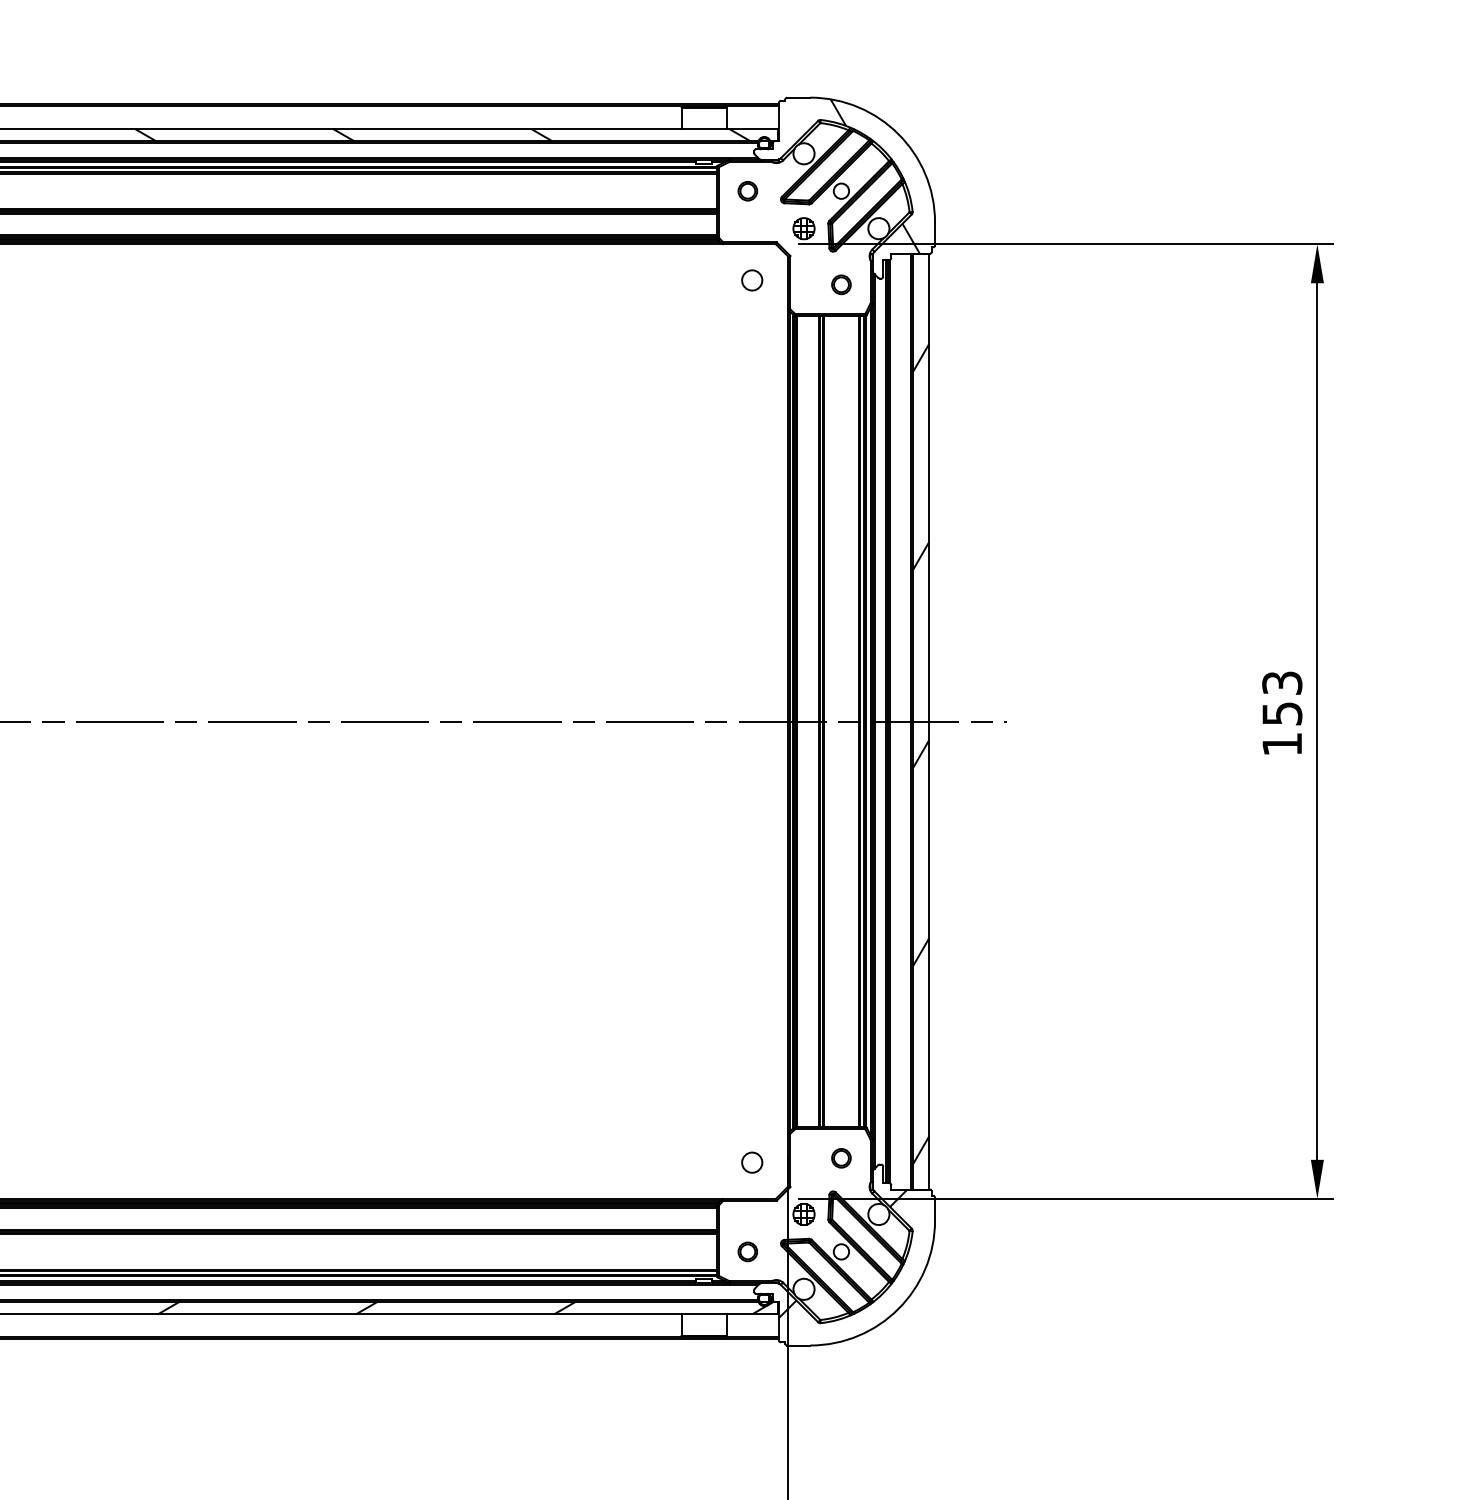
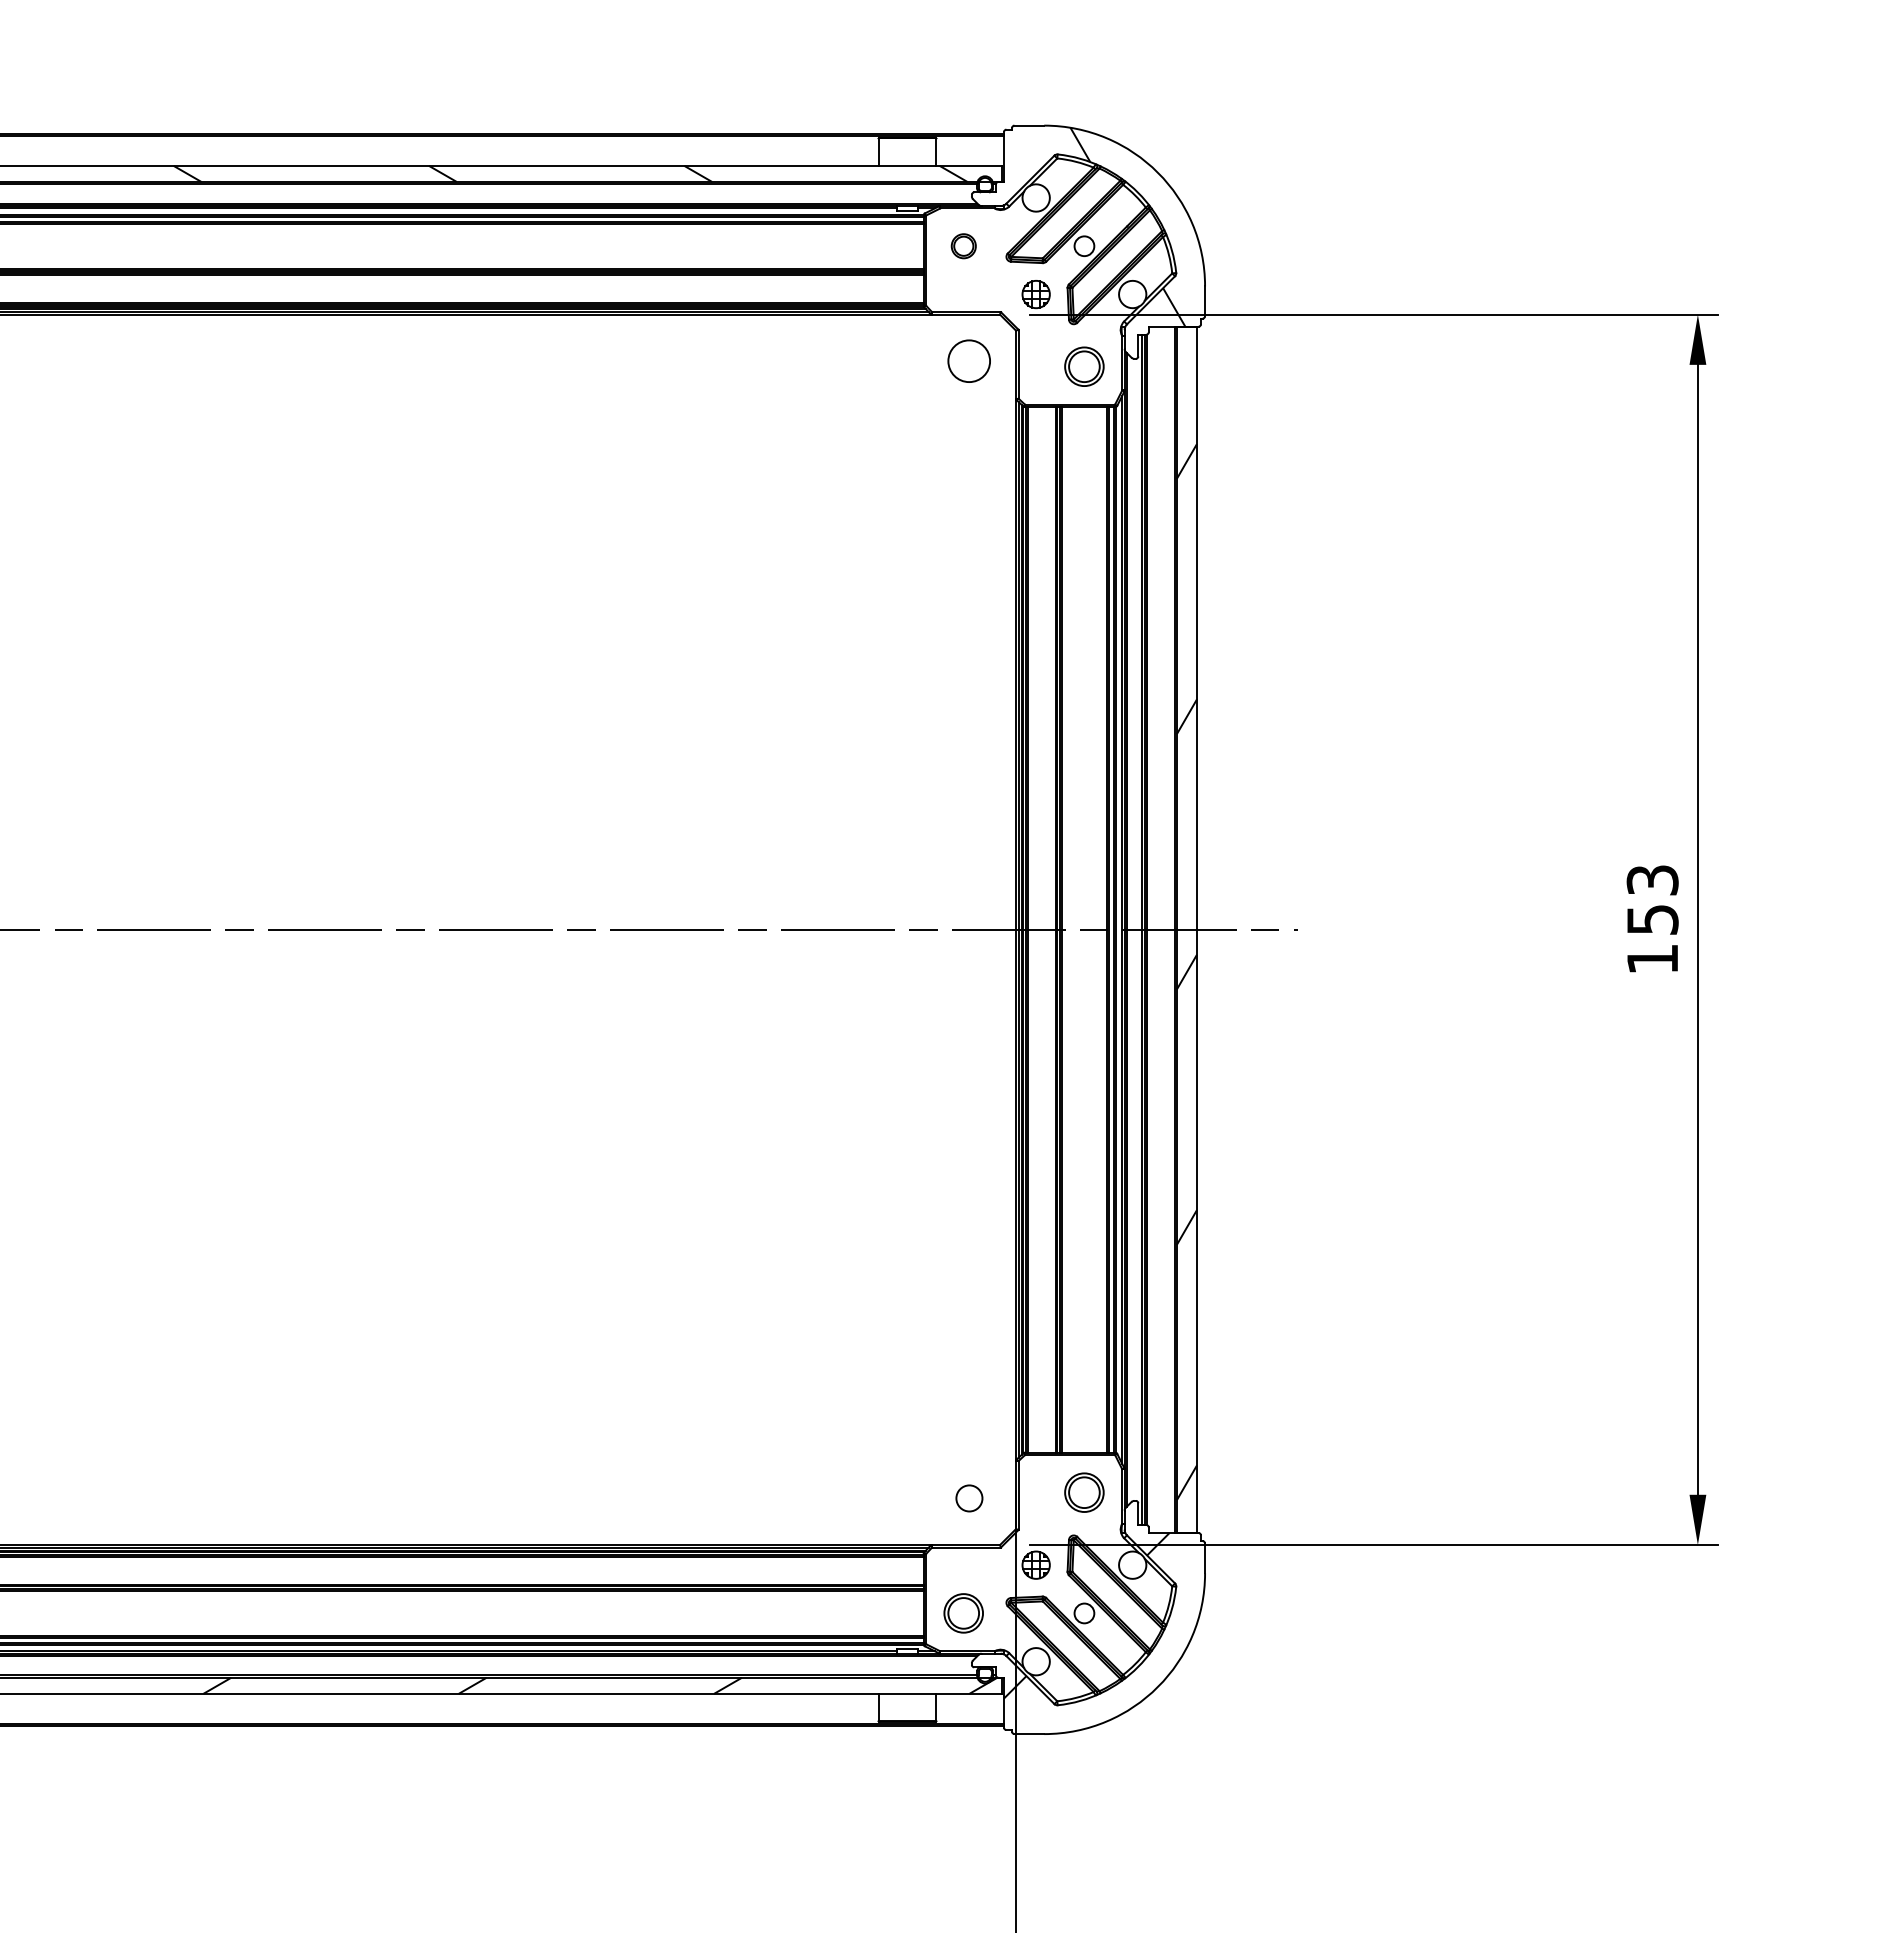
circle: (752, 280) -> (969, 361), size x1.6
part: (841, 284) -> (1084, 366), size x1.6
part: (841, 1158) -> (1084, 1493), size x1.6
part: (747, 1251) -> (963, 1612), size x1.6

